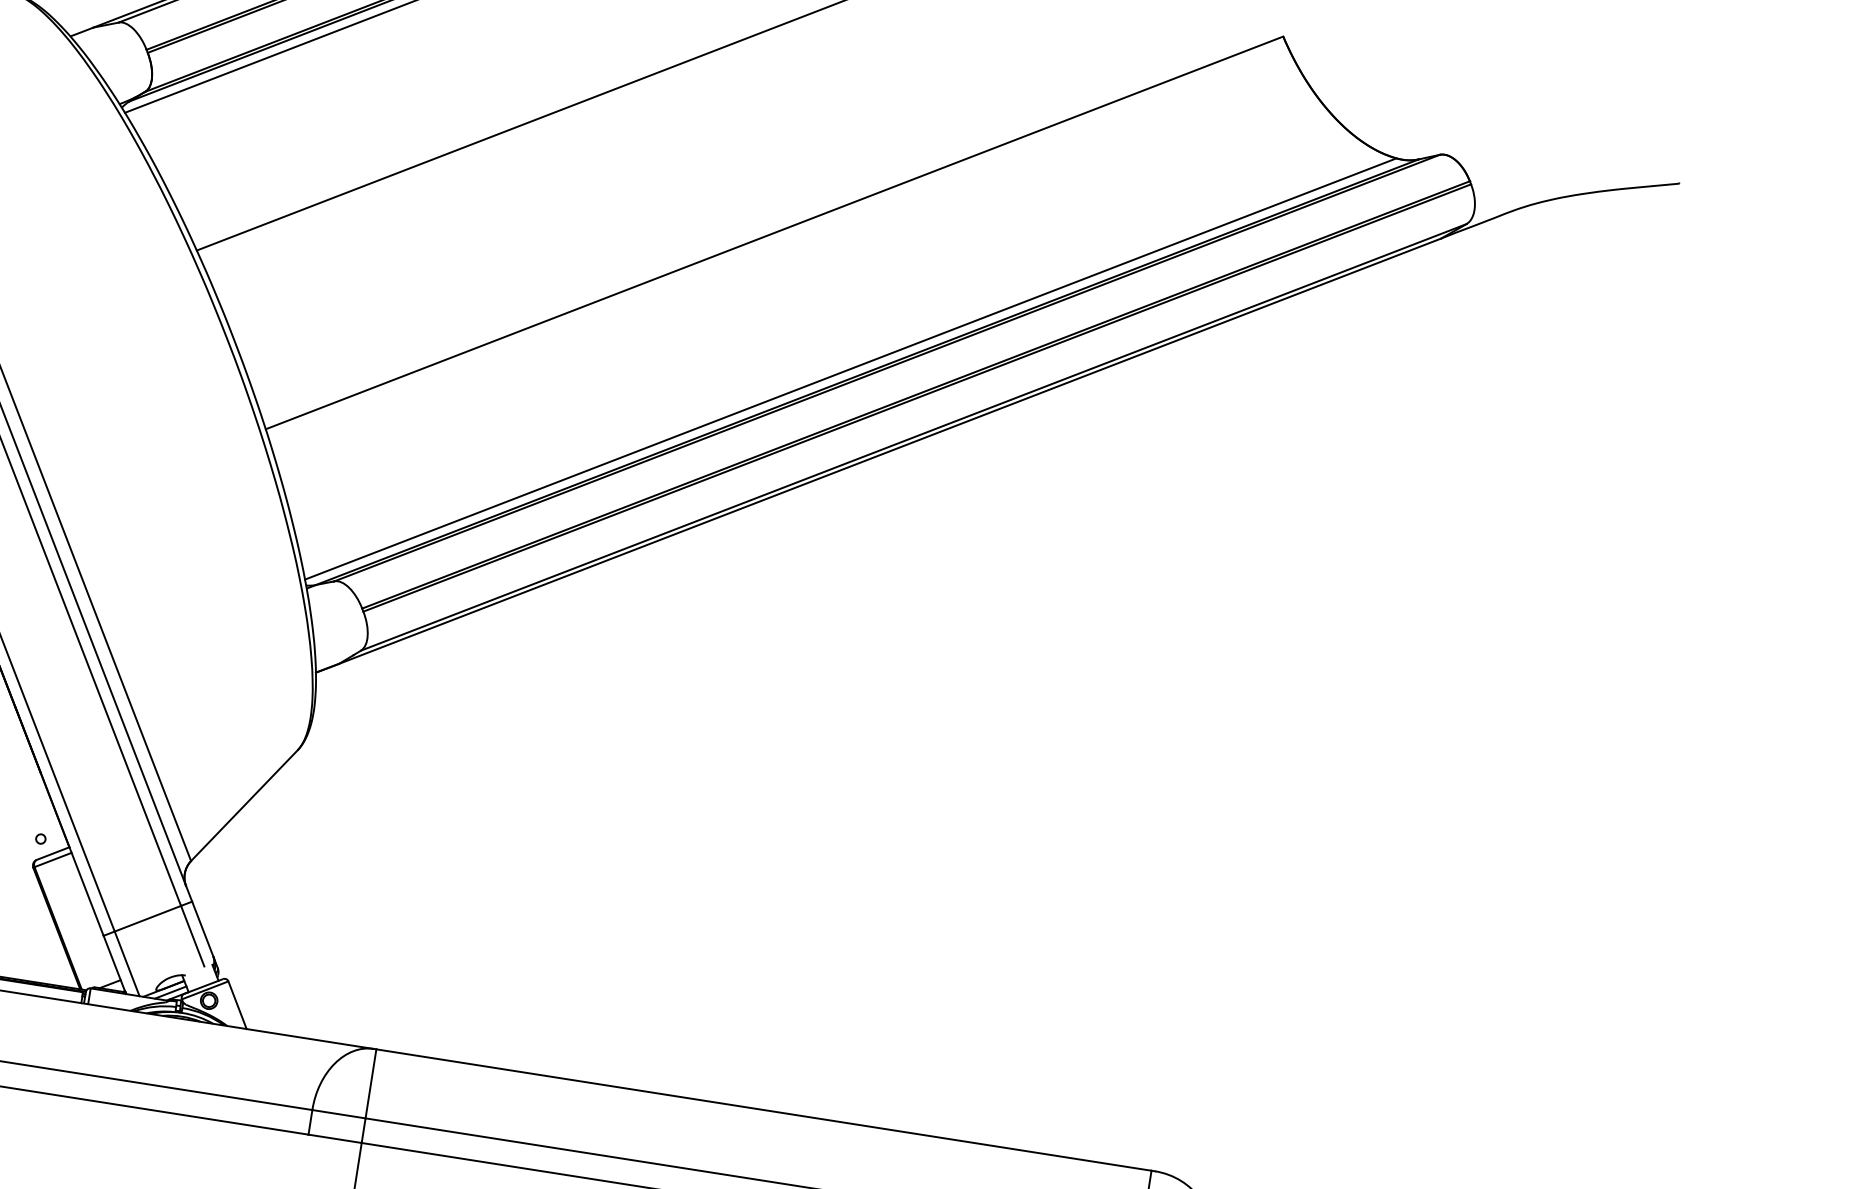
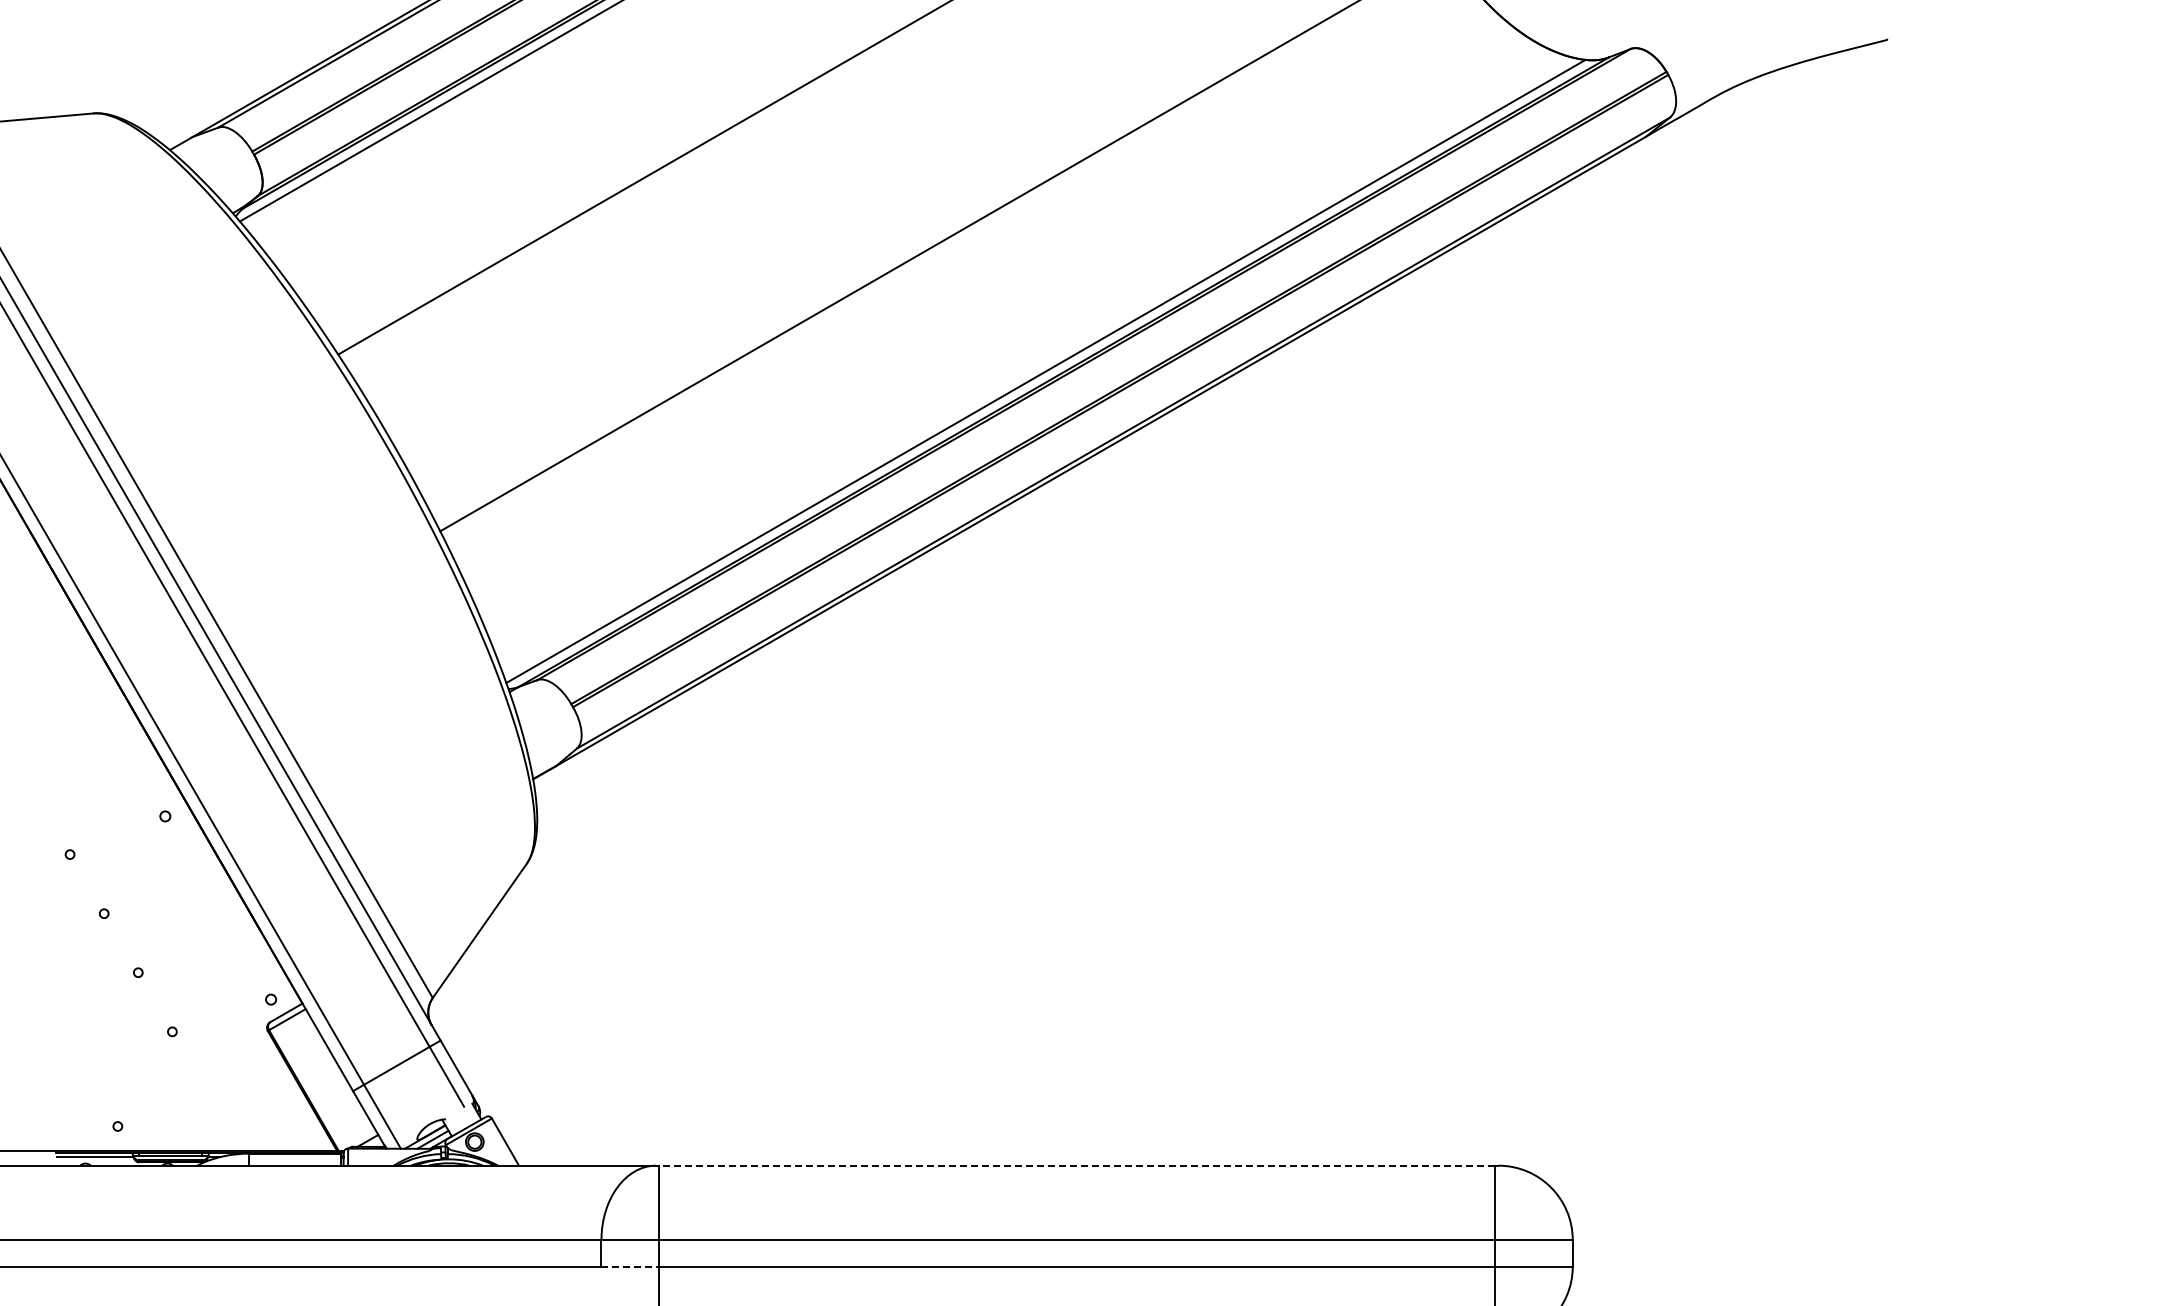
line: (763, 1109) -> (1076, 1165), solid -> dashed
line: (335, 1138) -> (630, 1266), solid -> dashed

